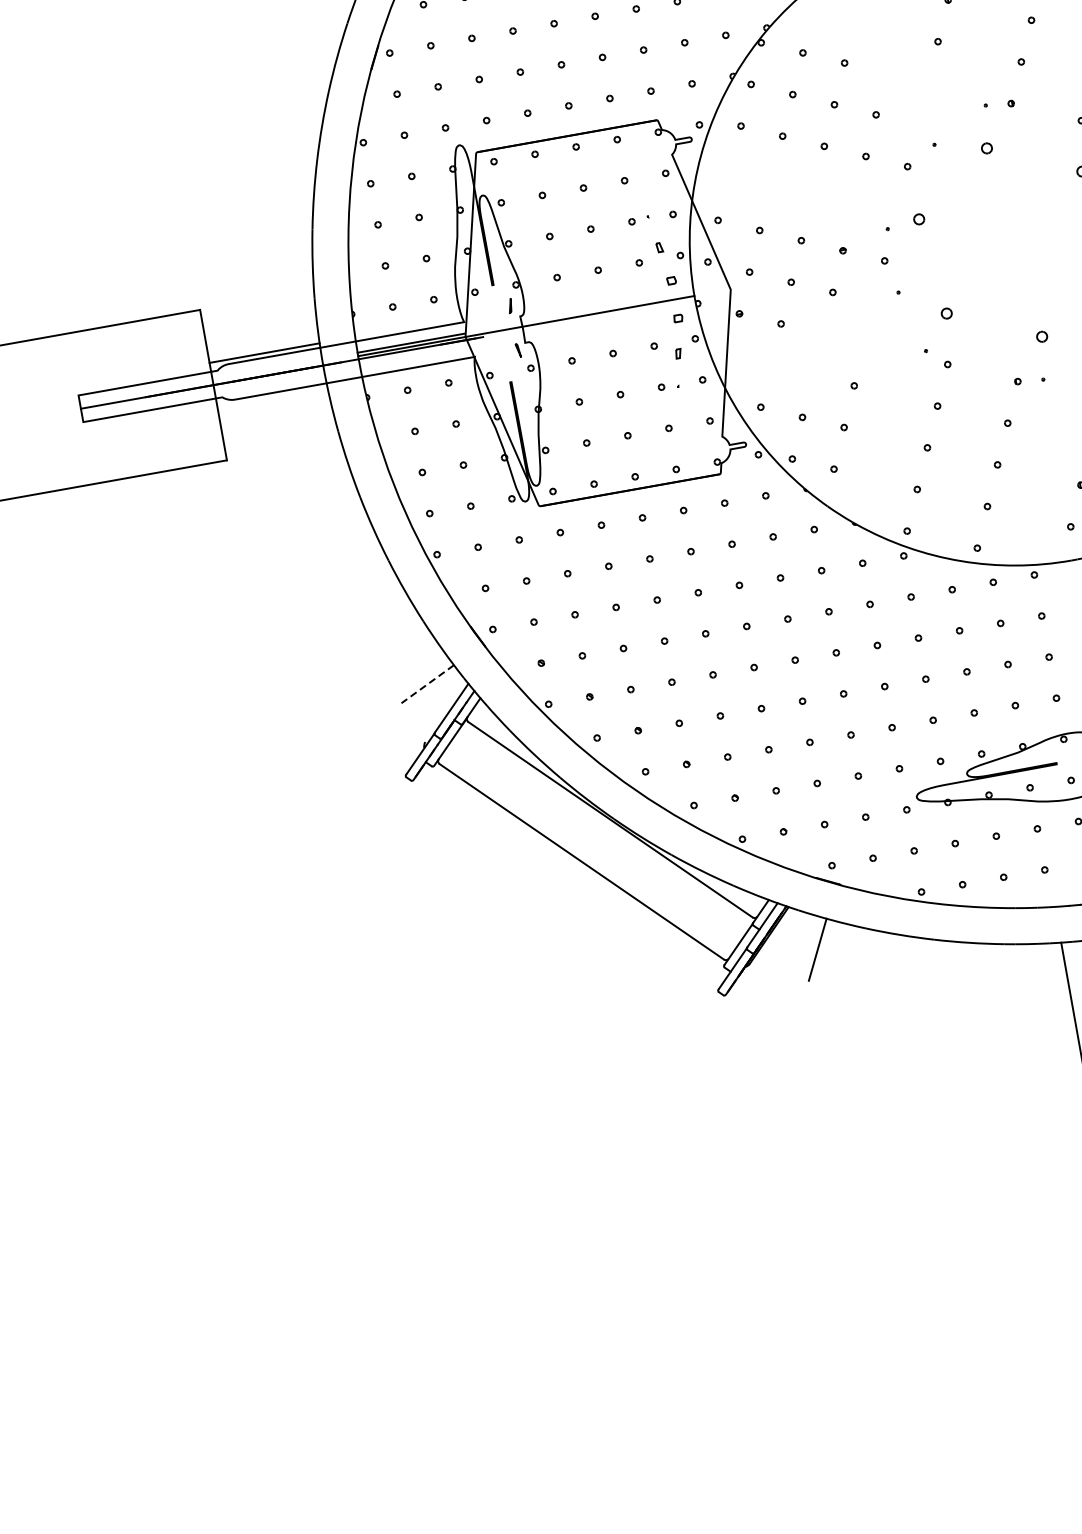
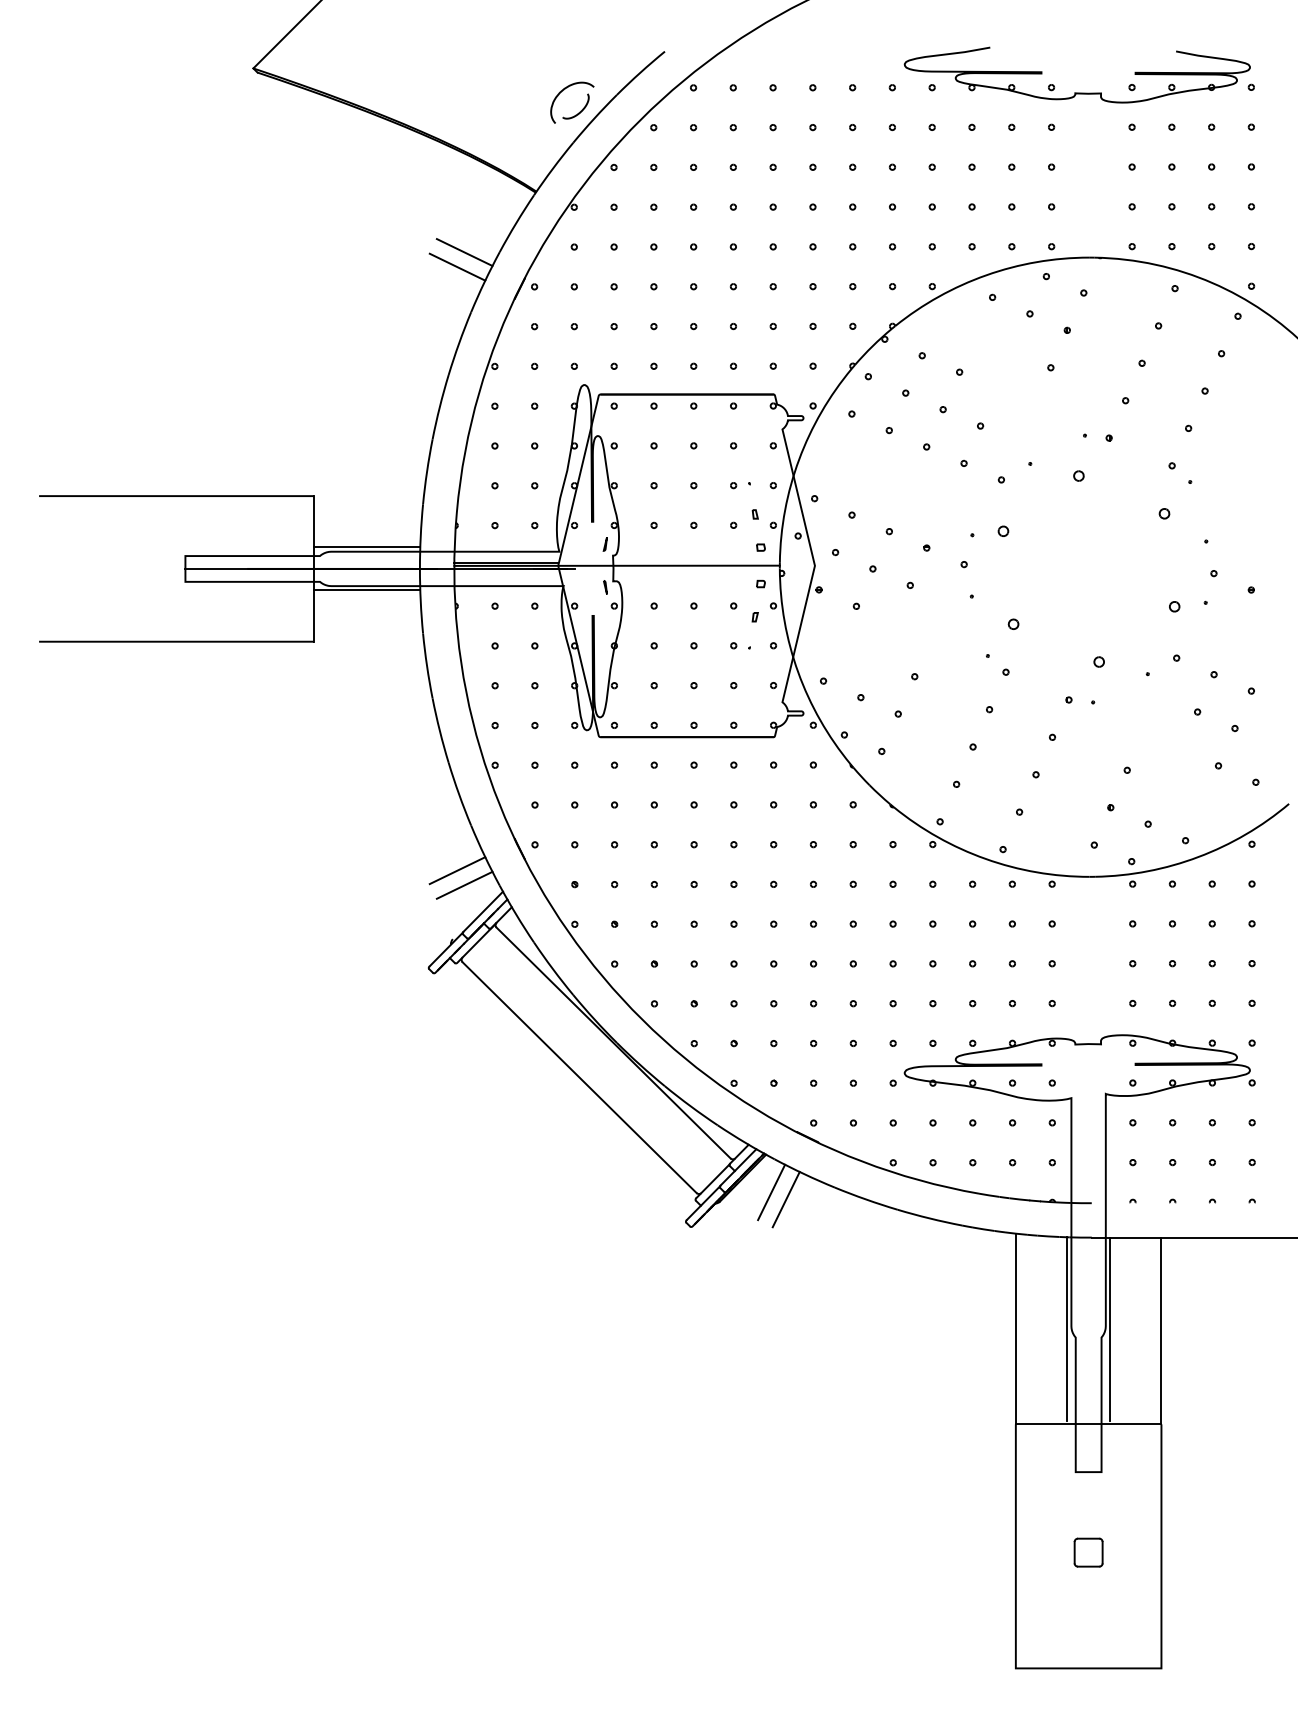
line: (311, 30) -> (464, 252), added
line: (306, 46) -> (457, 266), added
line: (271, 397) -> (366, 590), added
line: (417, 670) -> (457, 870), added
line: (427, 684) -> (464, 885), dashed -> solid
line: (801, 945) -> (771, 1192), added

